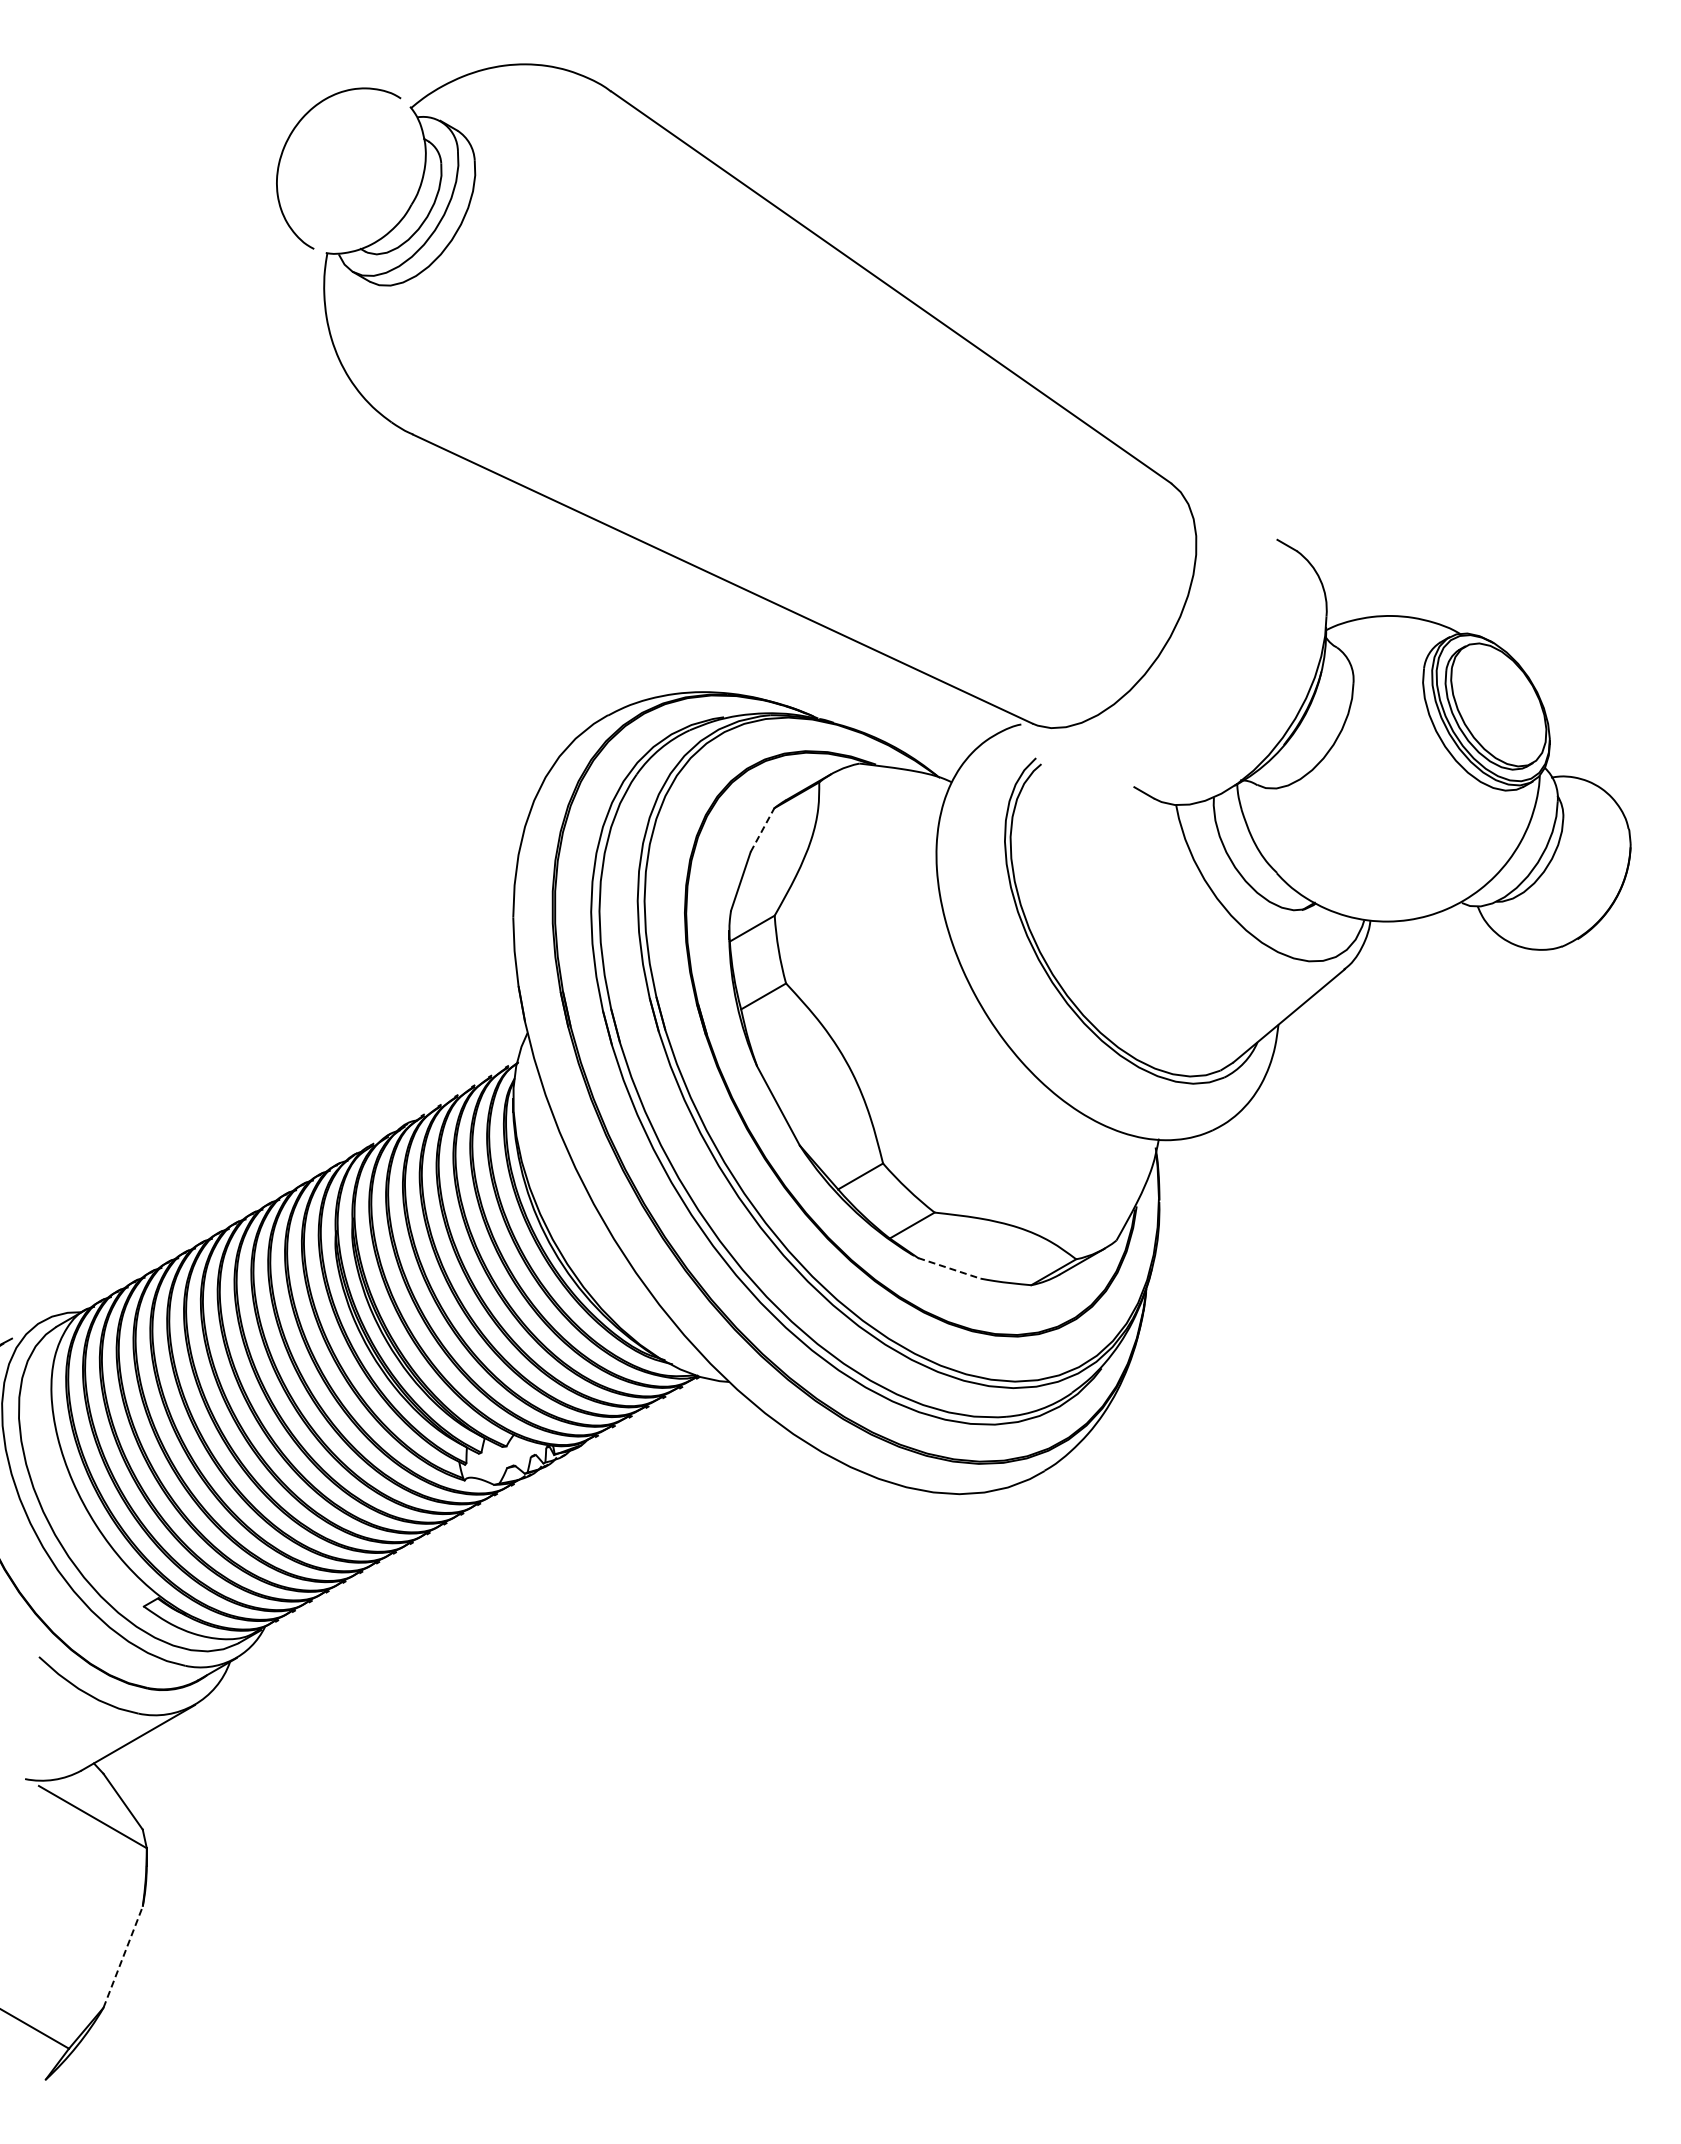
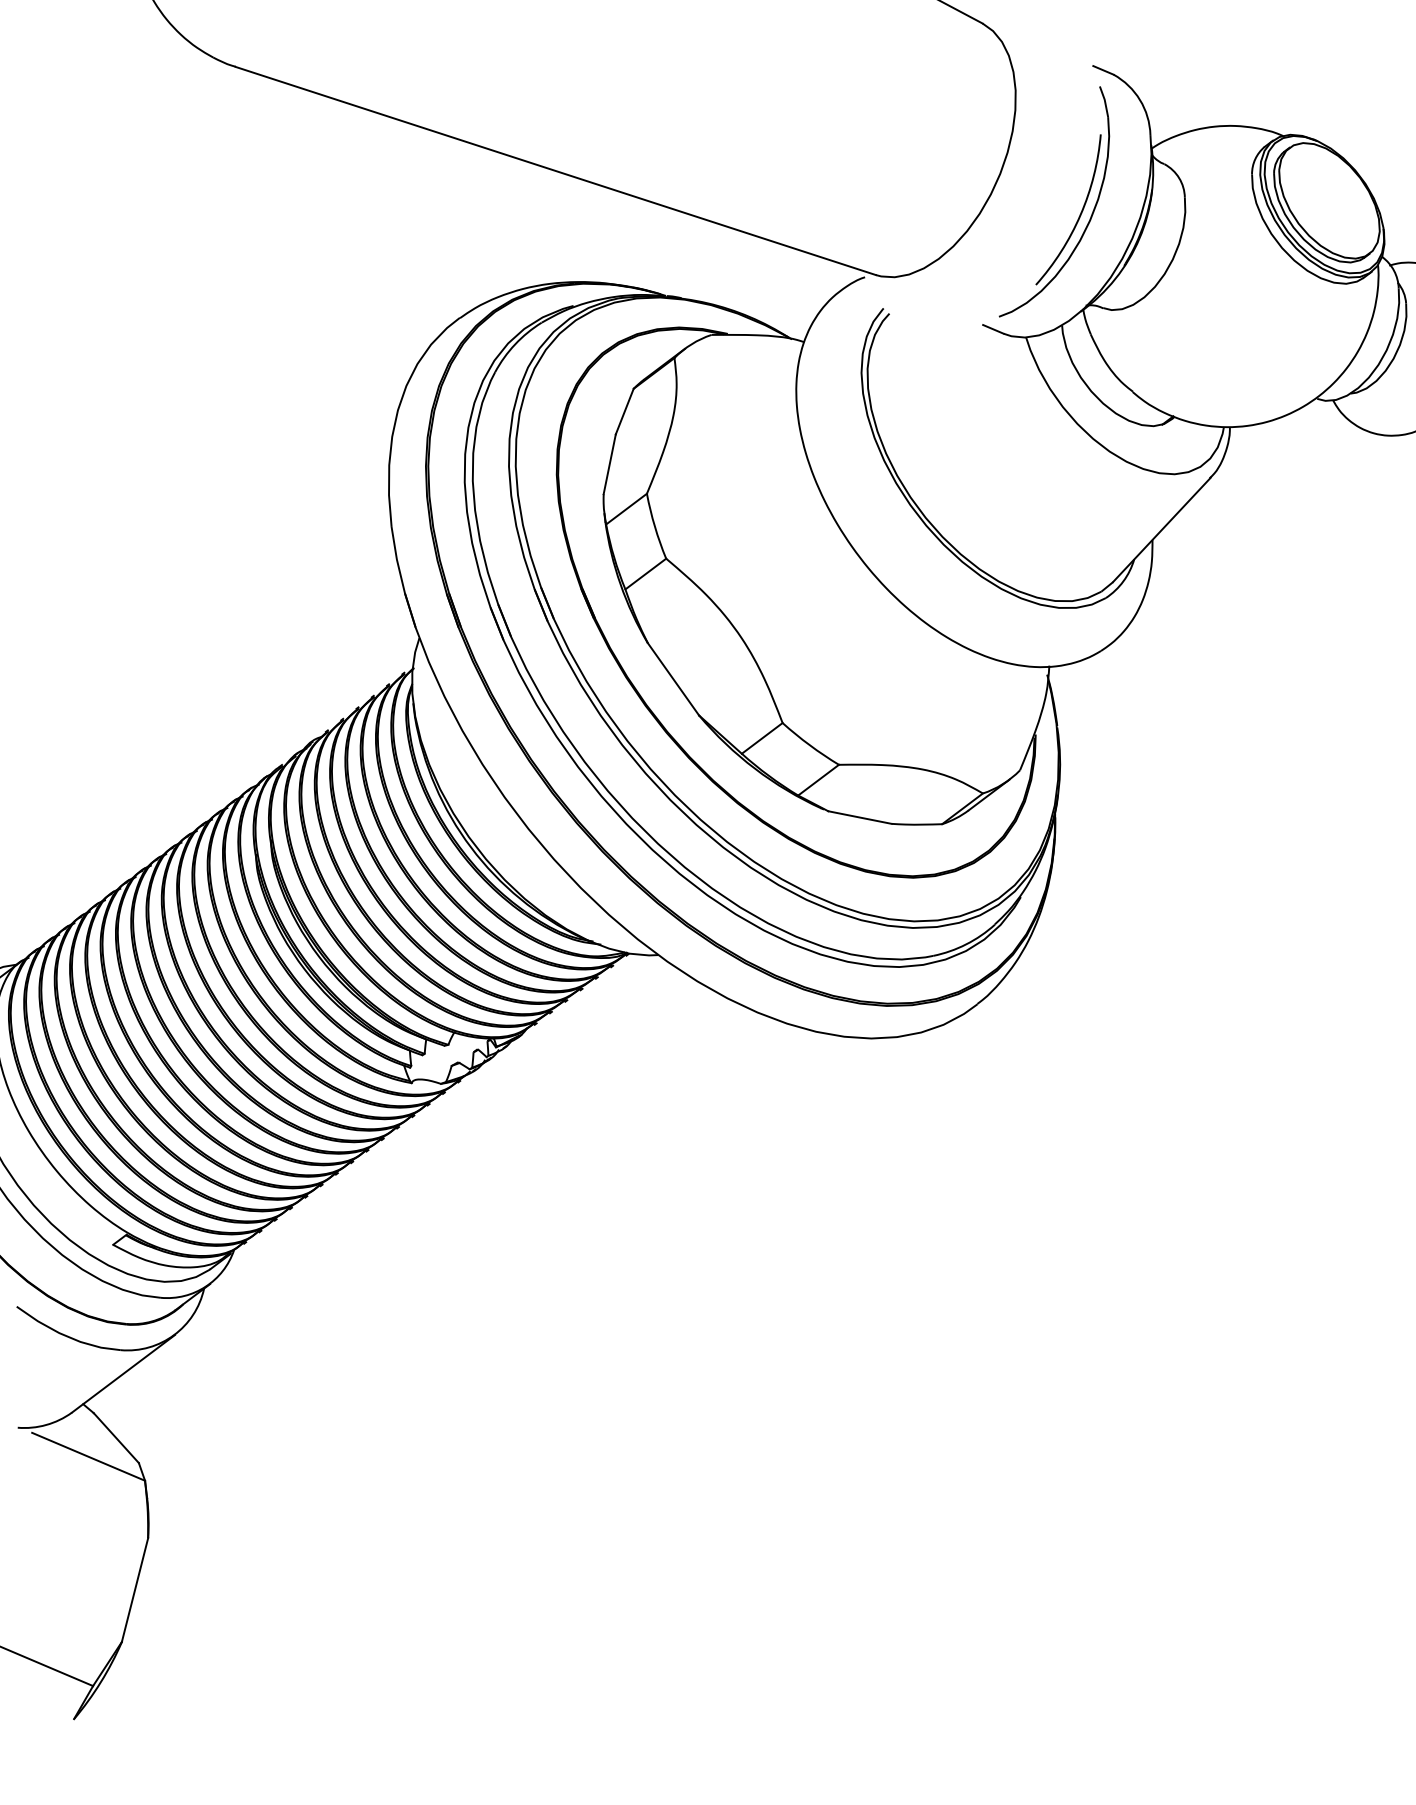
part: (1246, 685) -> (1080, 212), added
line: (762, 830) -> (624, 411), dashed -> solid
line: (949, 1268) -> (860, 817), dashed -> solid
line: (123, 1956) -> (135, 1589), dashed -> solid

